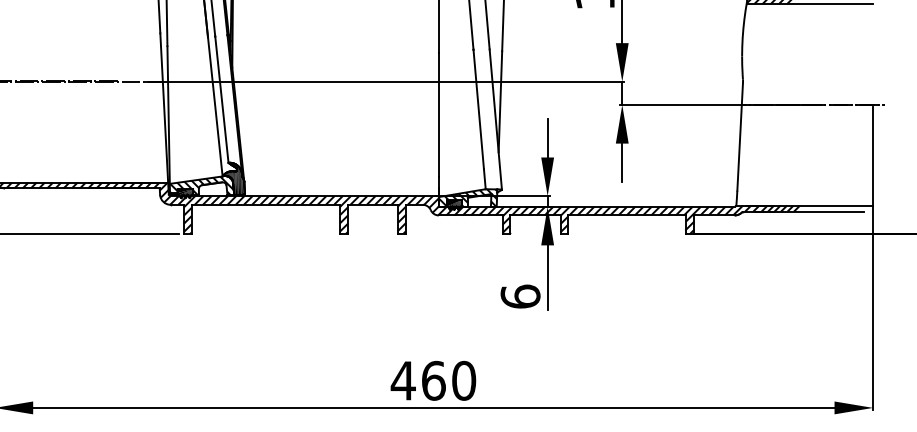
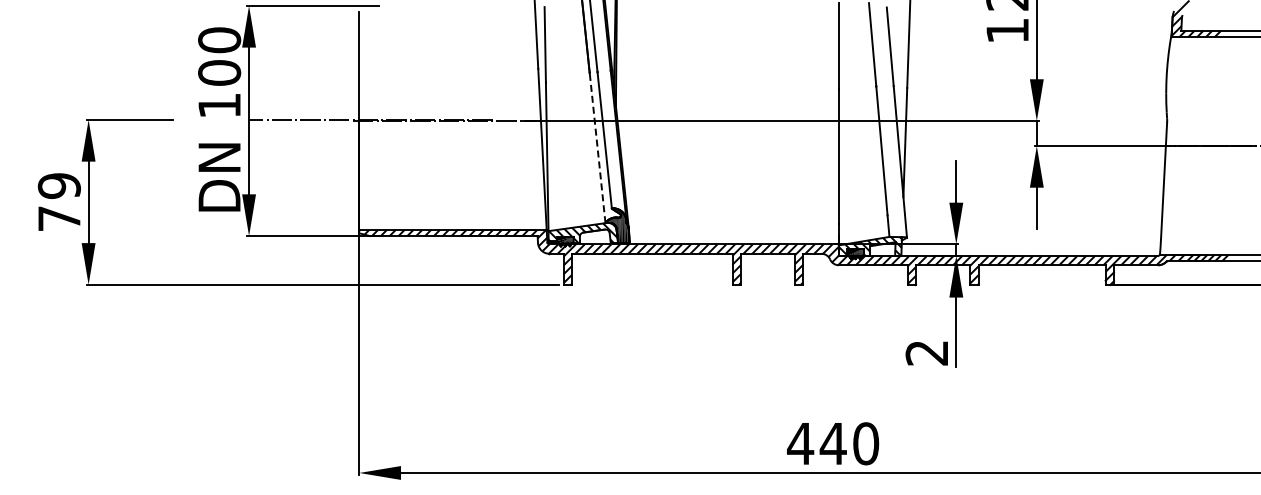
line: (215, 106) -> (597, 147), solid -> dashed
text: (520, 296) -> (926, 352), 6 -> 2
text: (432, 380) -> (832, 443), 460 -> 440

